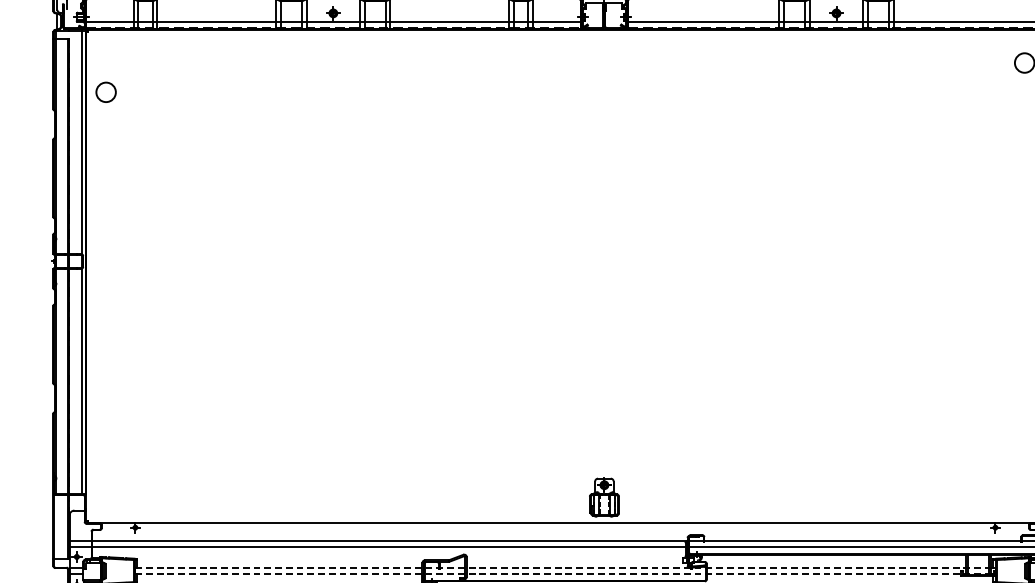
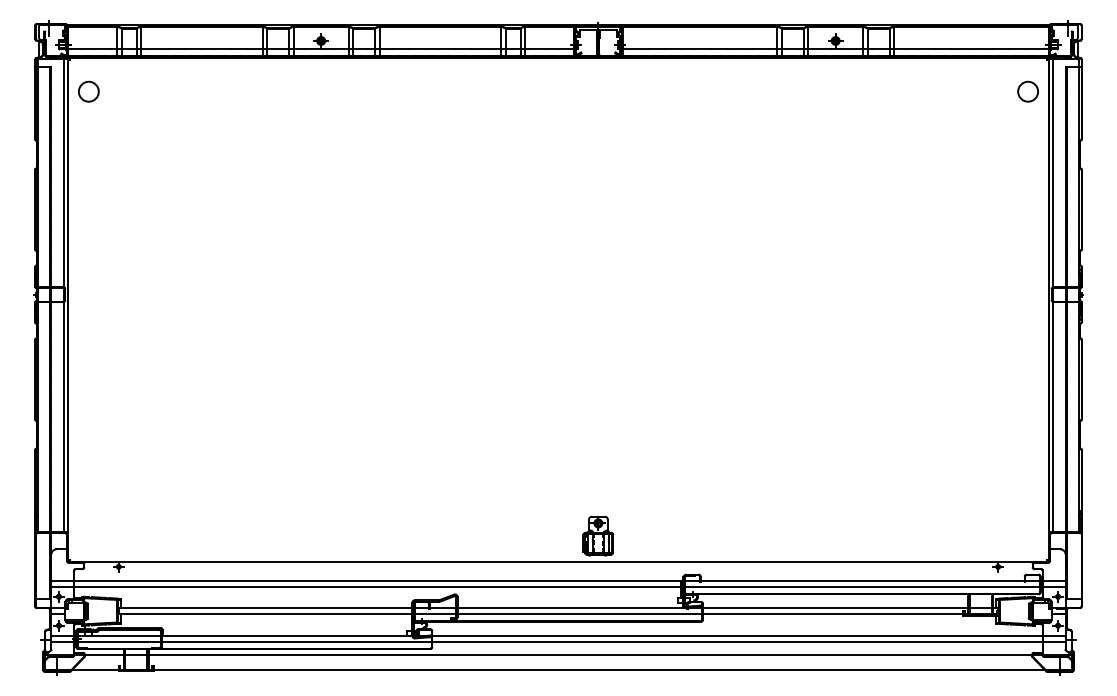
circle: (105, 92) -> (88, 91), moved
line: (565, 568) -> (558, 608), dashed -> solid
line: (565, 574) -> (558, 614), dashed -> solid

